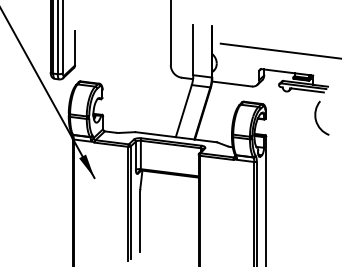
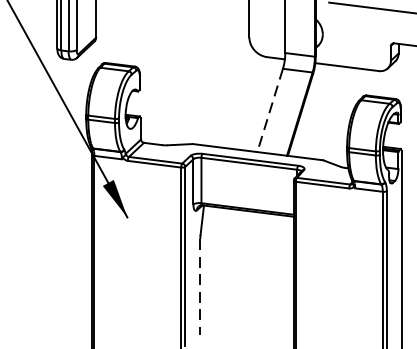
line: (183, 111) -> (269, 111), solid -> dashed
line: (140, 222) -> (200, 288), solid -> dashed

